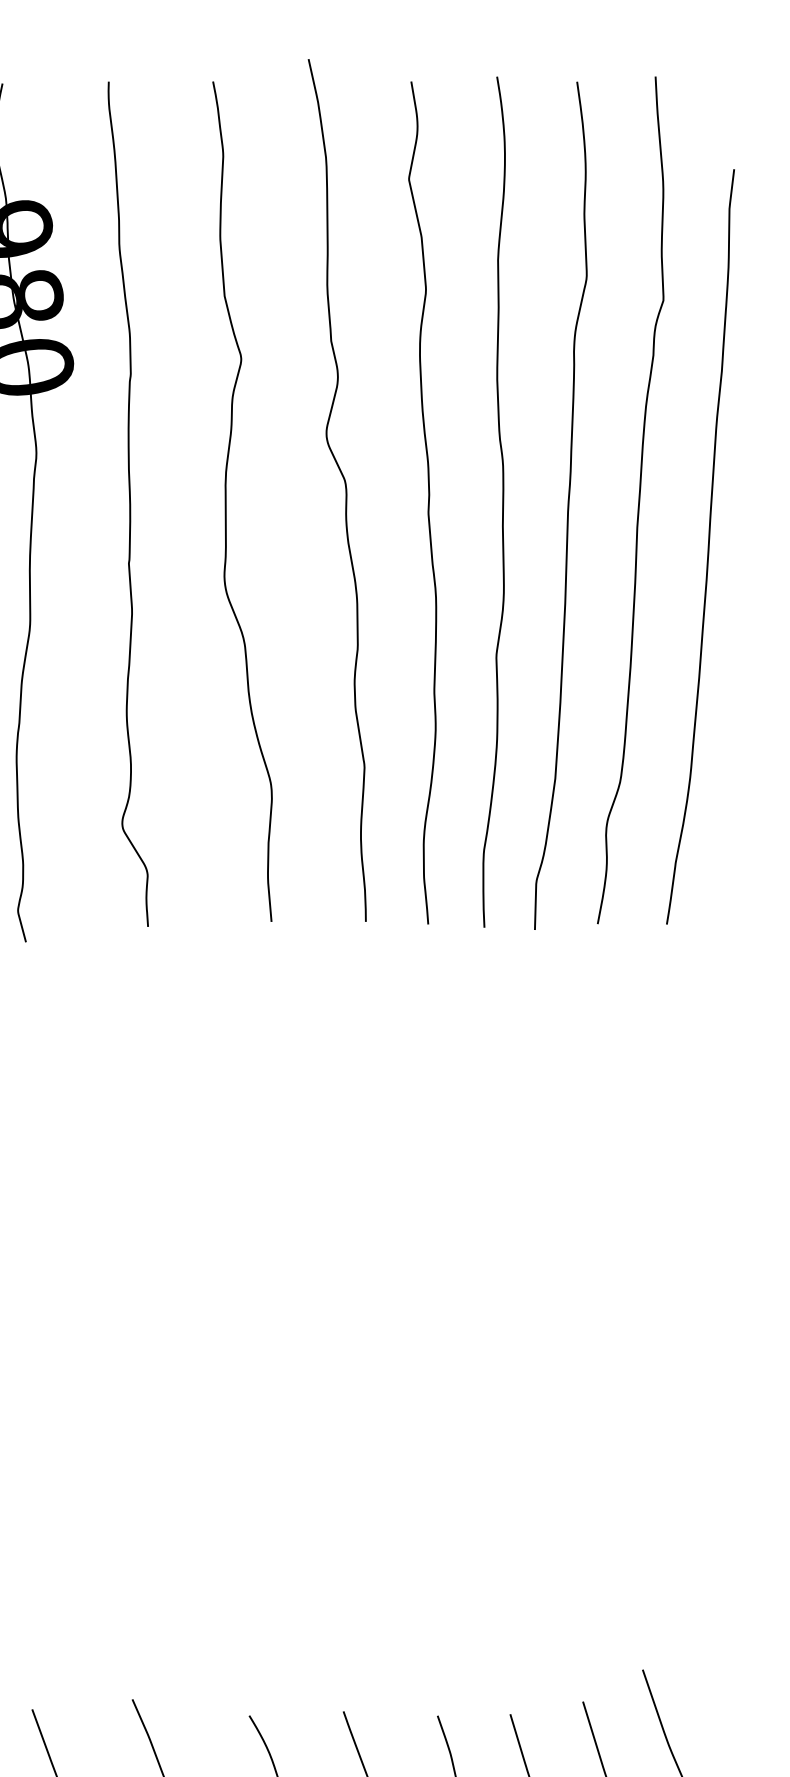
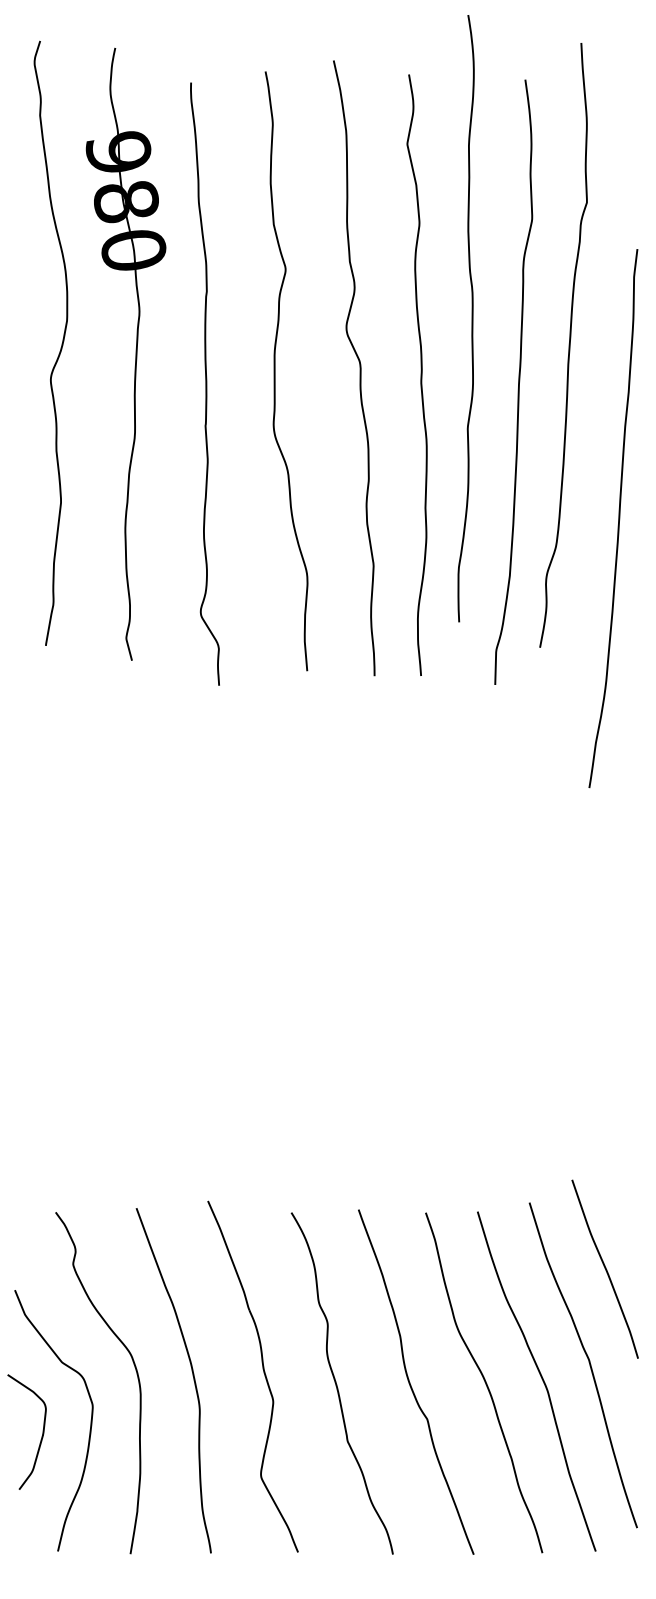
curve: (344, 490) -> (359, 368), moved
curve: (227, 501) -> (275, 371), moved
curve: (427, 501) -> (420, 374), moved
curve: (501, 501) -> (471, 318), moved
curve: (128, 503) -> (205, 383), moved
curve: (567, 504) -> (518, 381), moved
curve: (707, 546) -> (618, 518), moved

